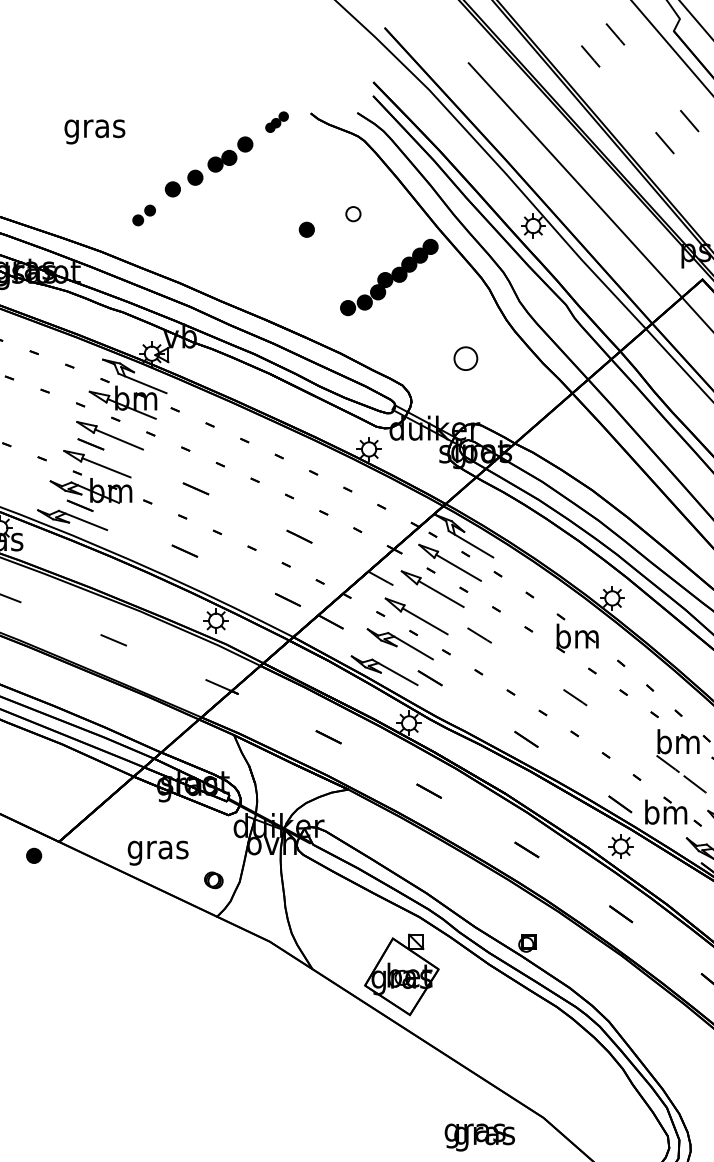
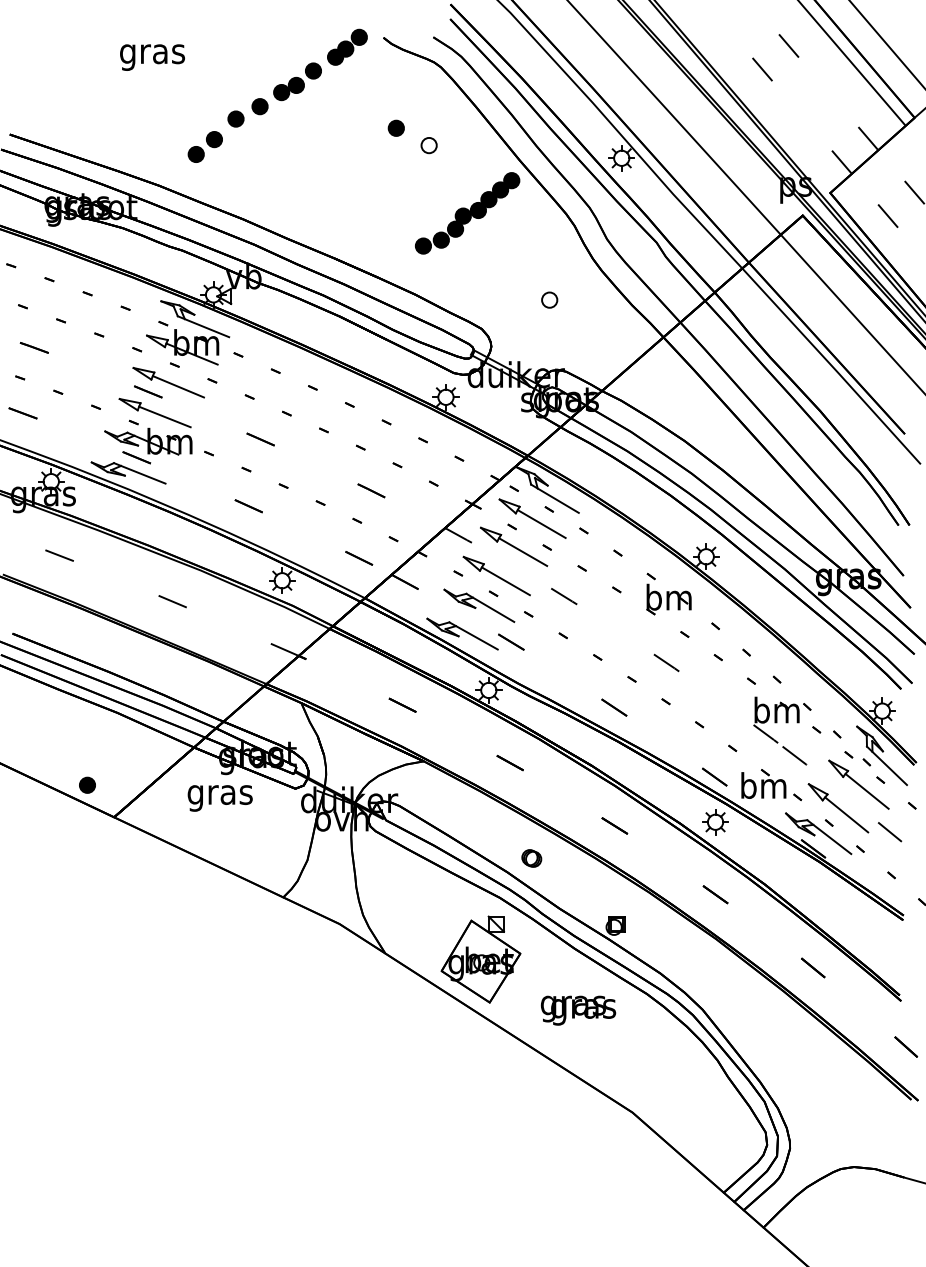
part: (277, 121) -> (347, 46), size x1.67
part: (143, 215) -> (204, 146), size x1.43
part: (306, 229) -> (395, 127), moved
part: (465, 357) -> (549, 299), size x0.62
text: (157, 853) -> (219, 798), moved
part: (34, 855) -> (87, 784), moved
part: (213, 880) -> (531, 858), moved
text: (479, 1137) -> (578, 1010), moved

